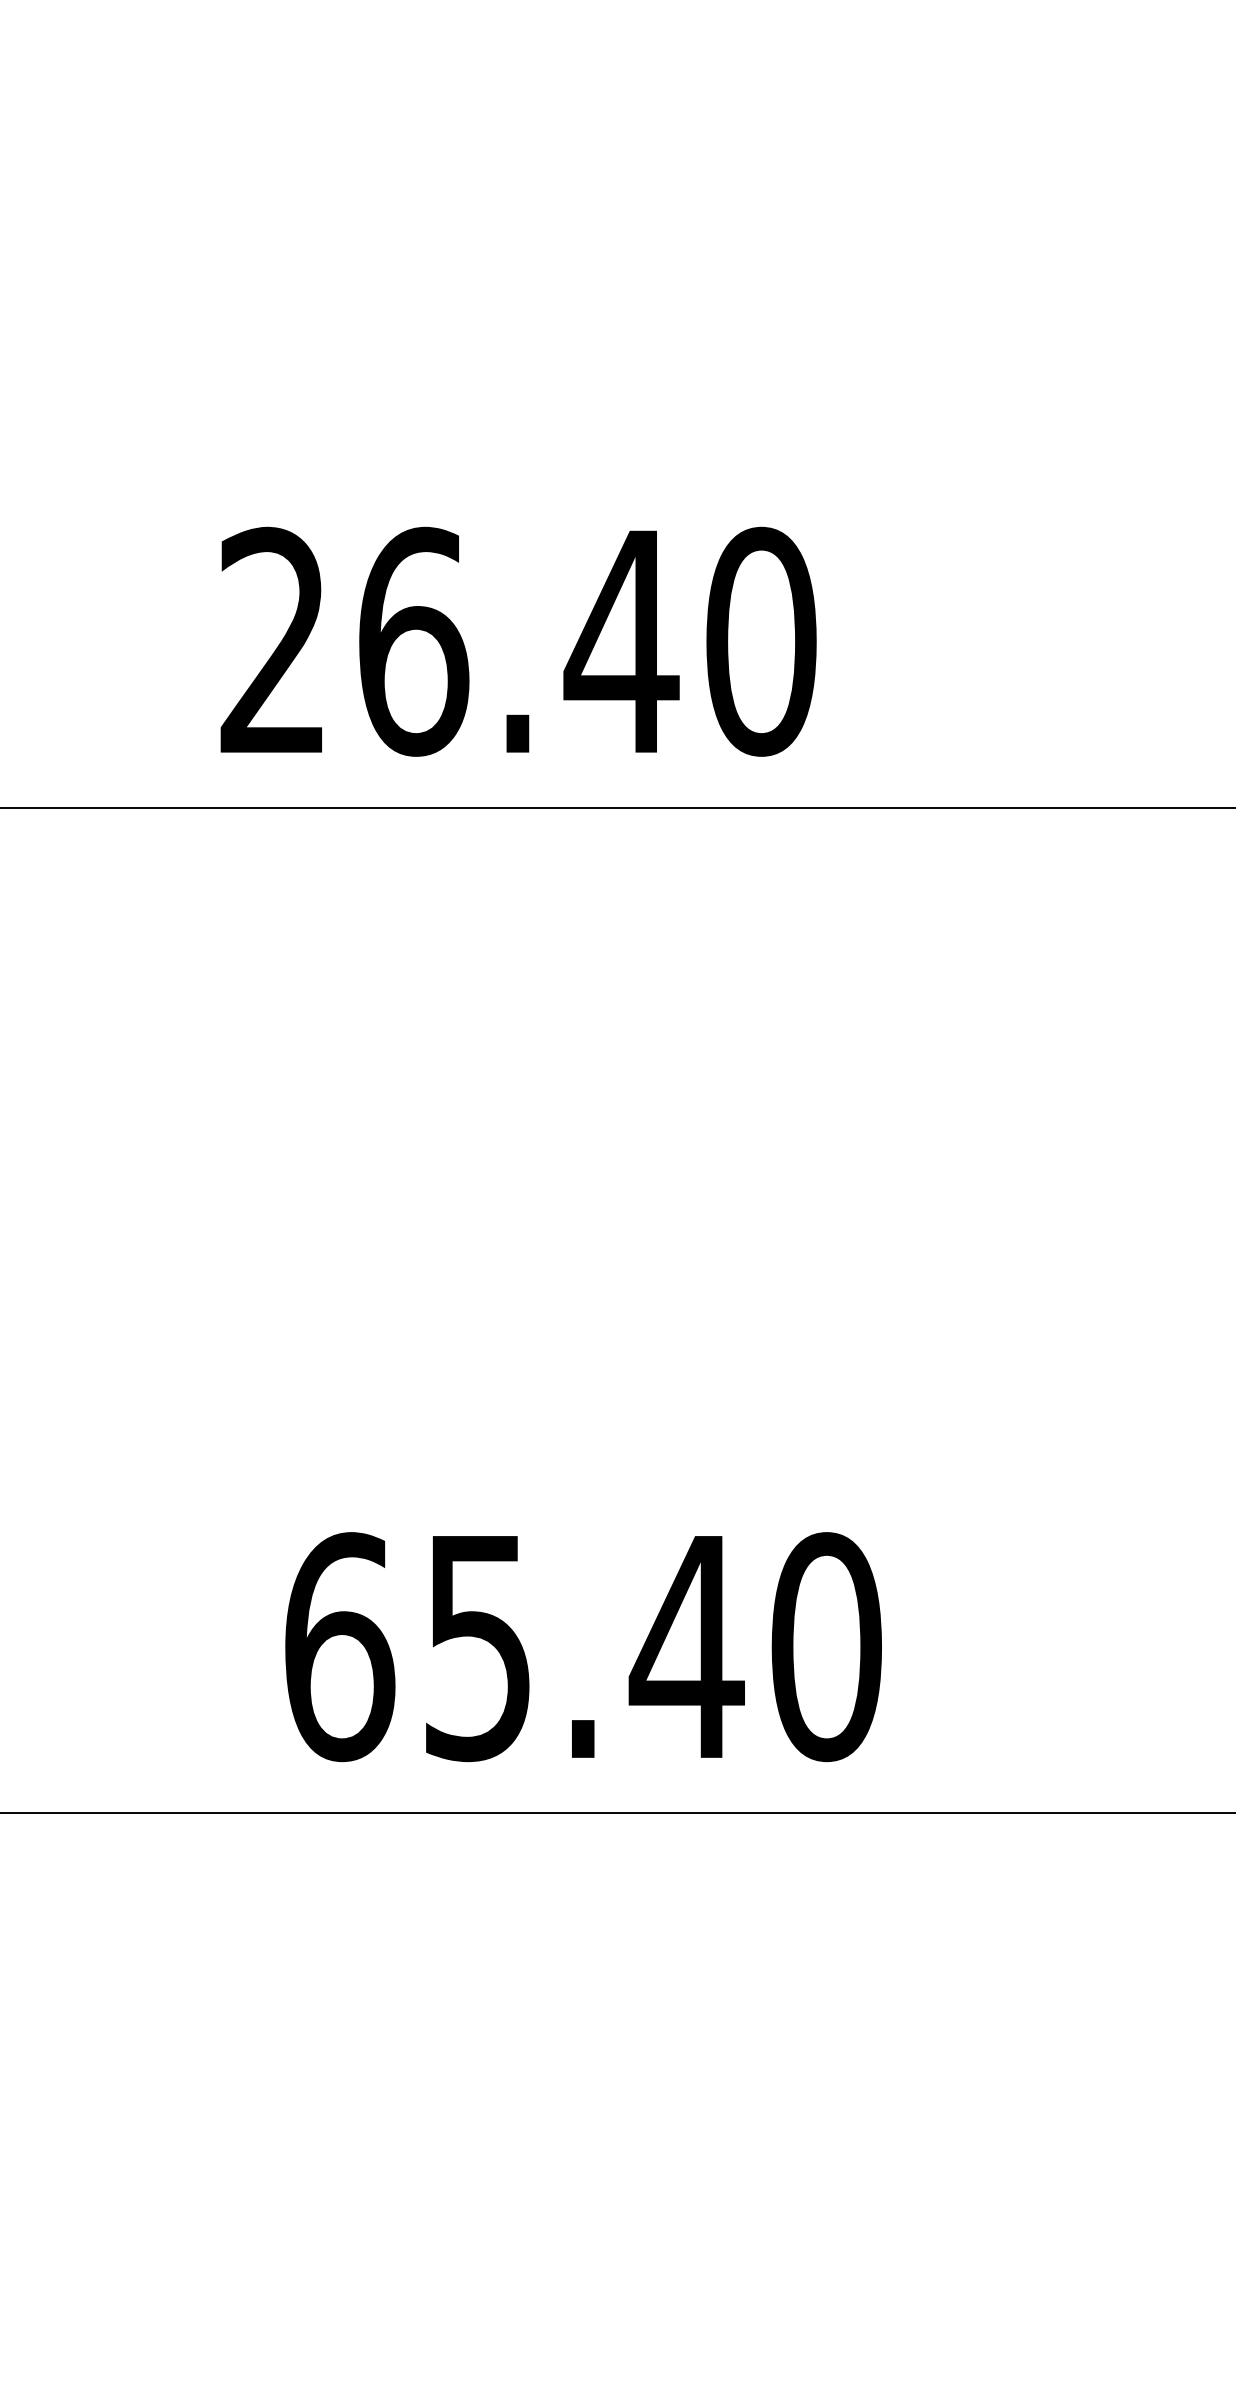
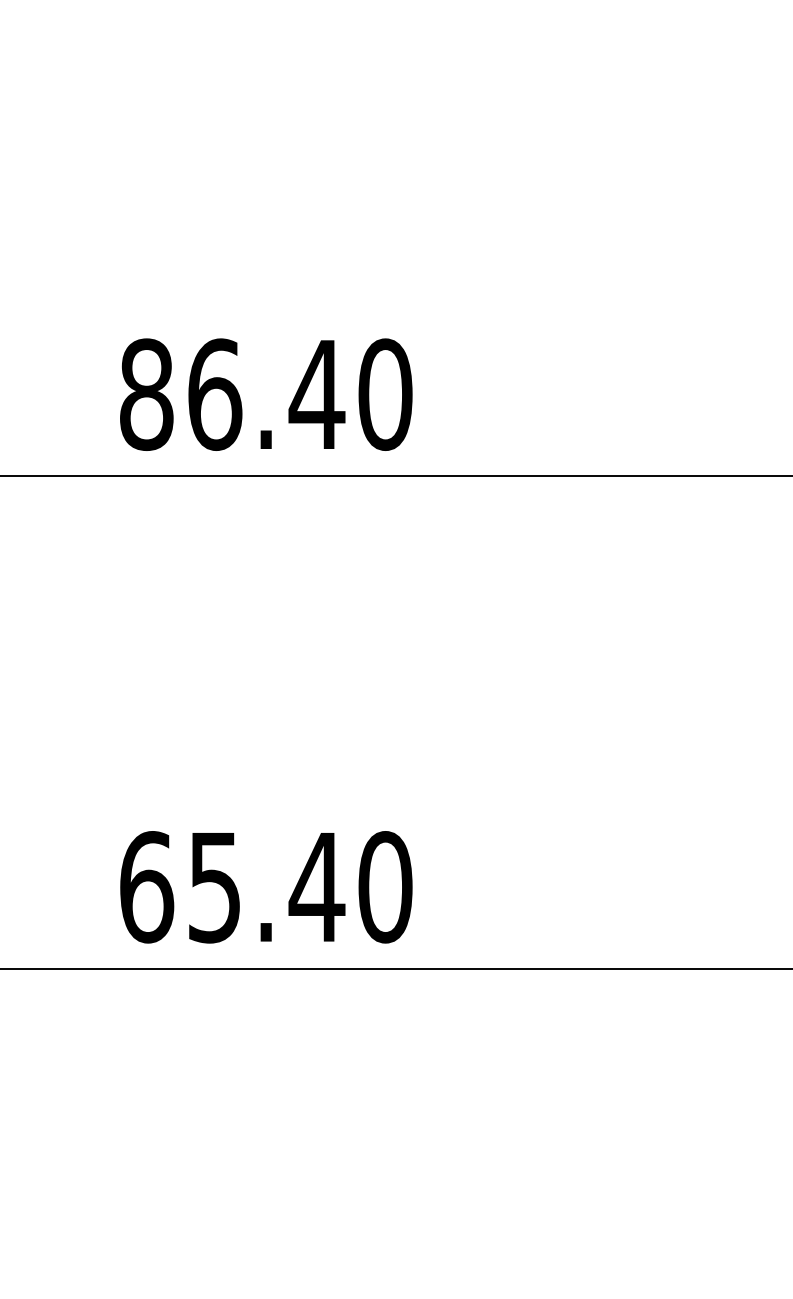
text: (273, 641) -> (146, 394), 26.40 -> 86.40
text: (583, 1647) -> (266, 887), moved

